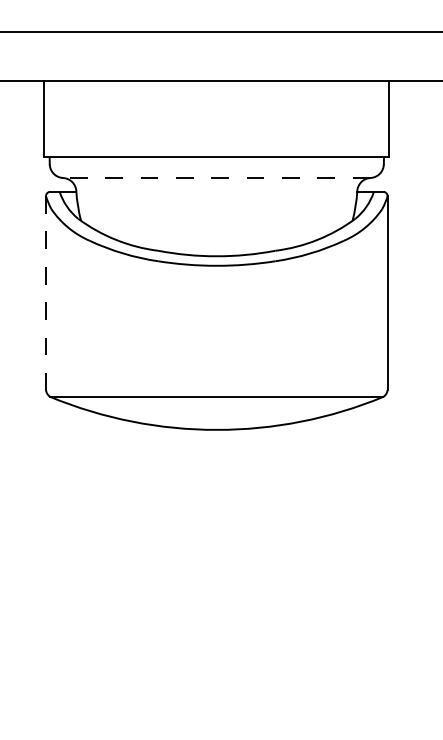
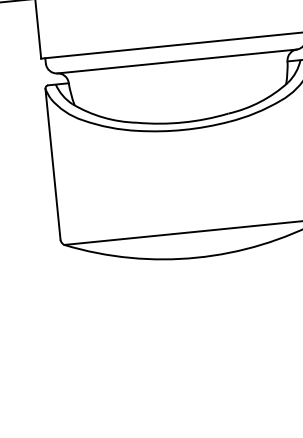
line: (216, 178) -> (176, 61), dashed -> solid
line: (46, 292) -> (53, 163), dashed -> solid

